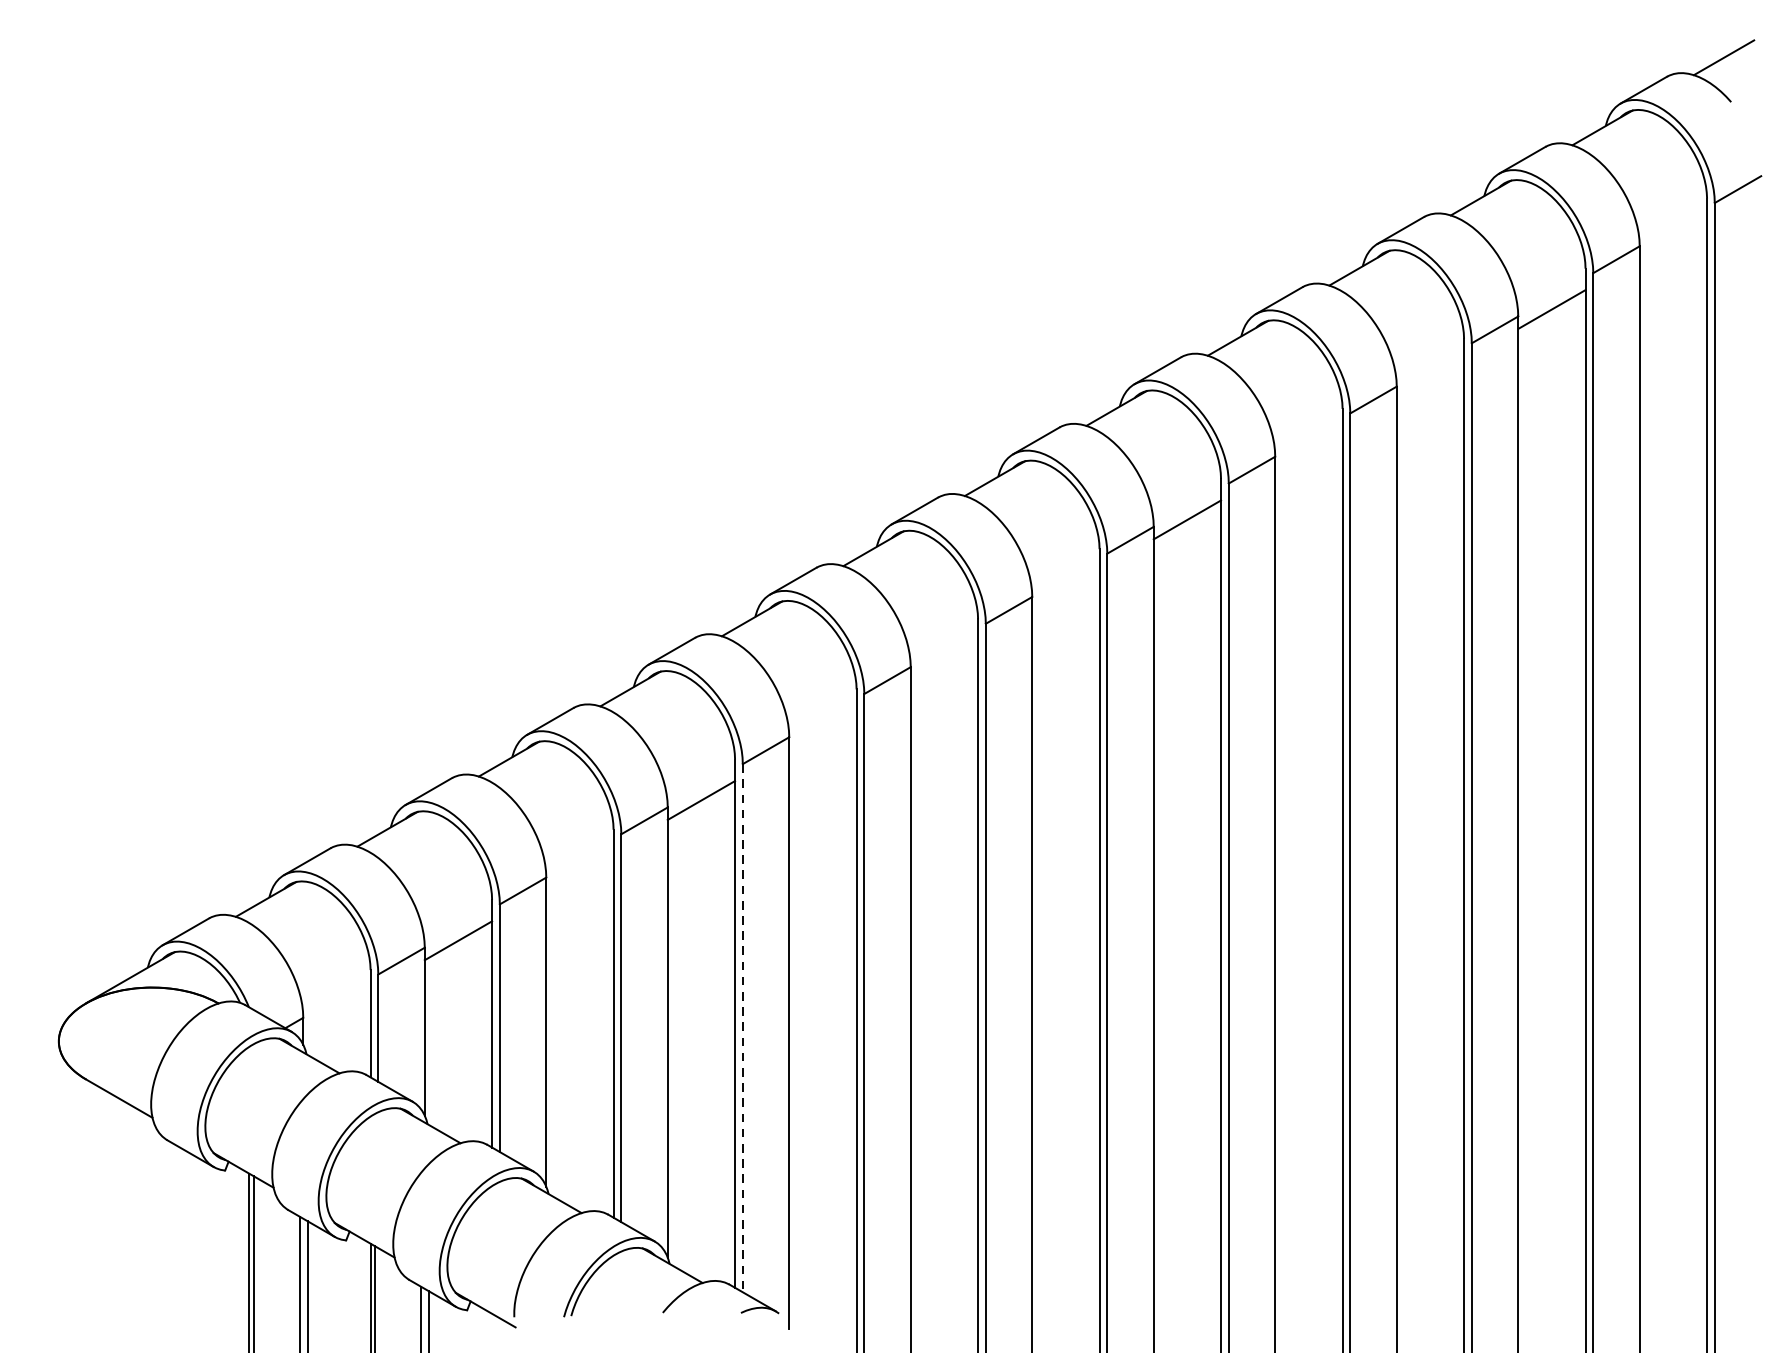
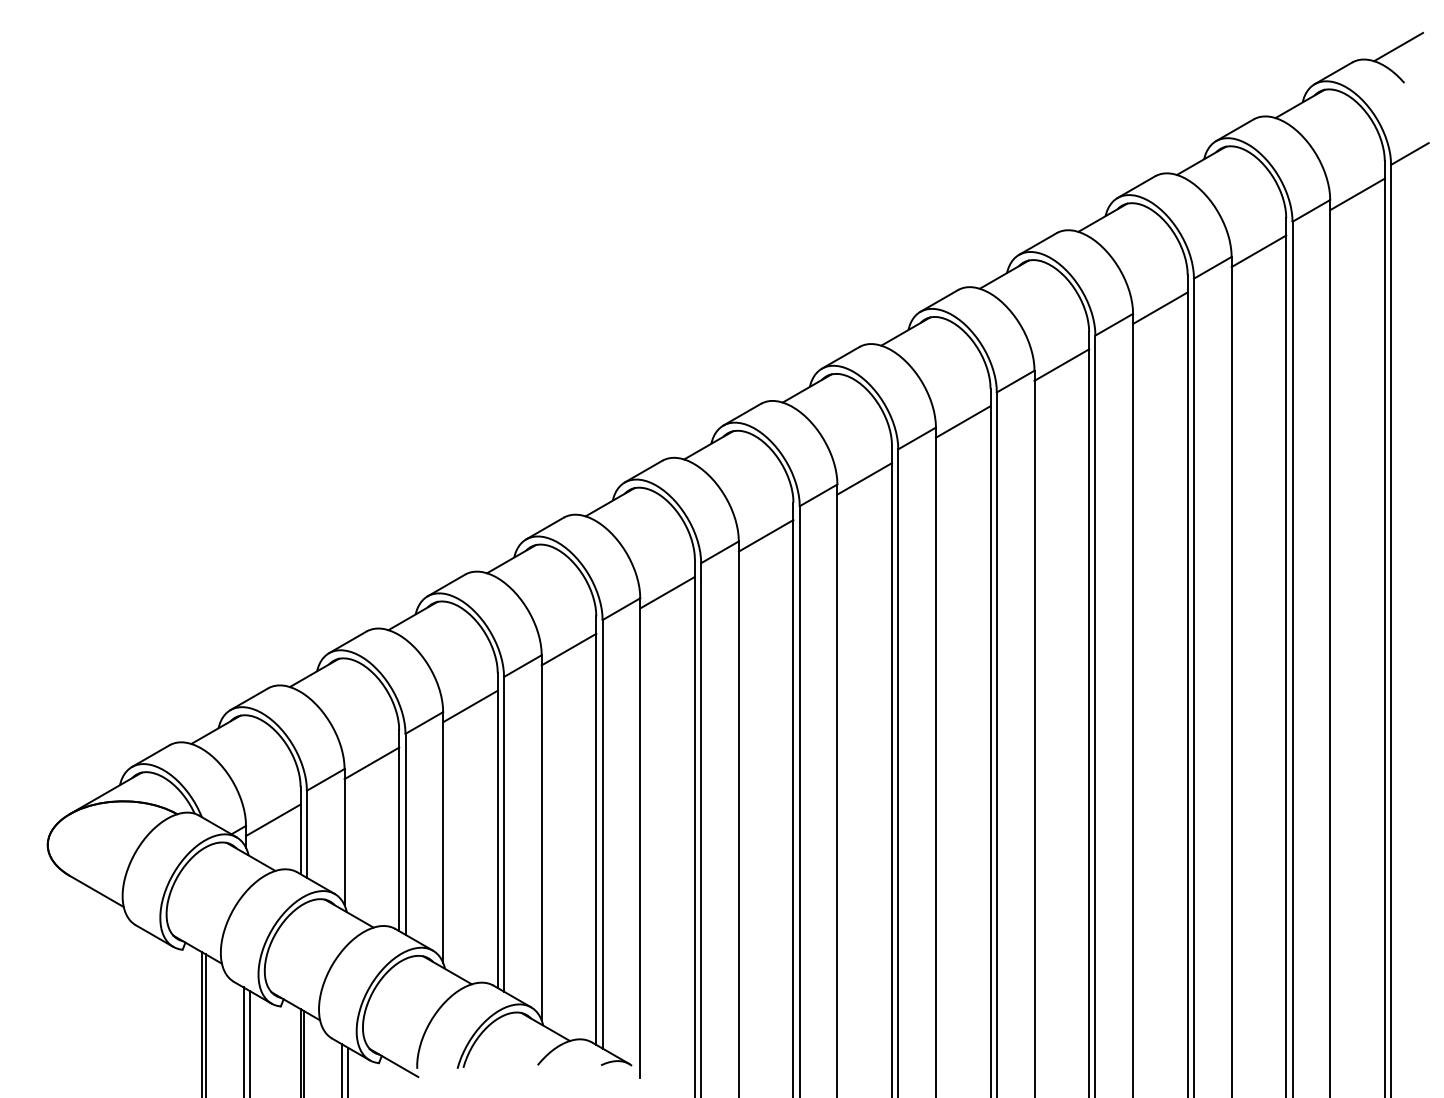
line: (1673, 239) -> (1357, 194), added
line: (1430, 378) -> (1160, 307), added
line: (1308, 449) -> (1061, 364), added
line: (1065, 589) -> (864, 478), added
line: (943, 659) -> (765, 535), added
line: (822, 730) -> (667, 592), added
line: (579, 870) -> (470, 706), added
line: (337, 1011) -> (273, 820), added
line: (742, 1028) -> (602, 834), dashed -> solid

